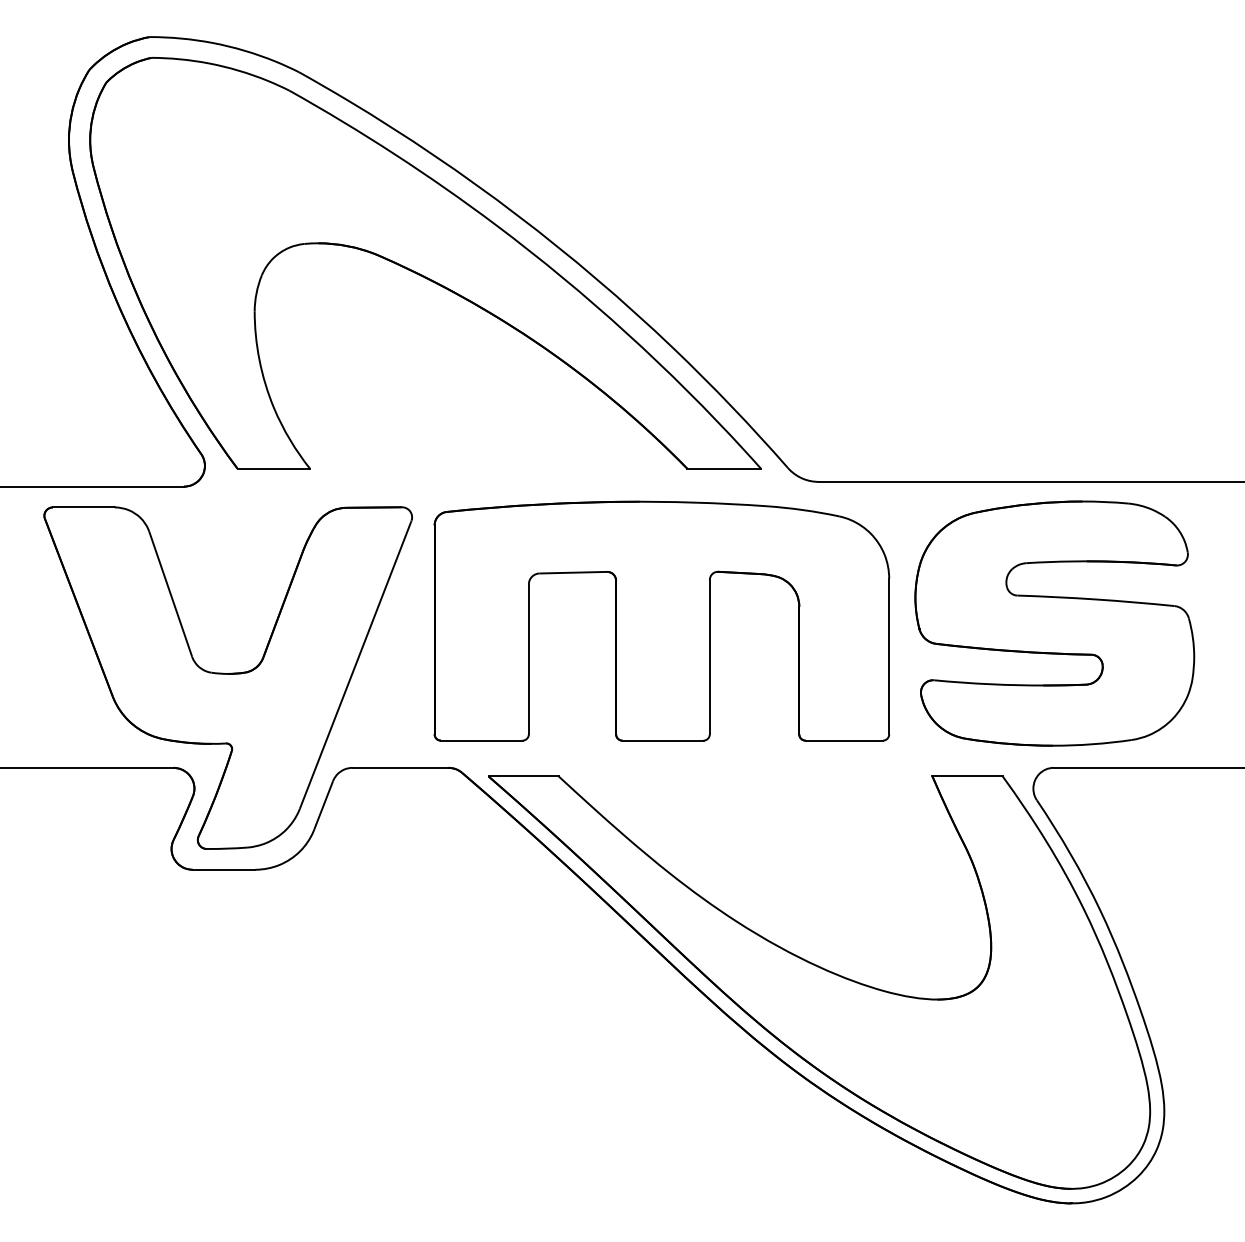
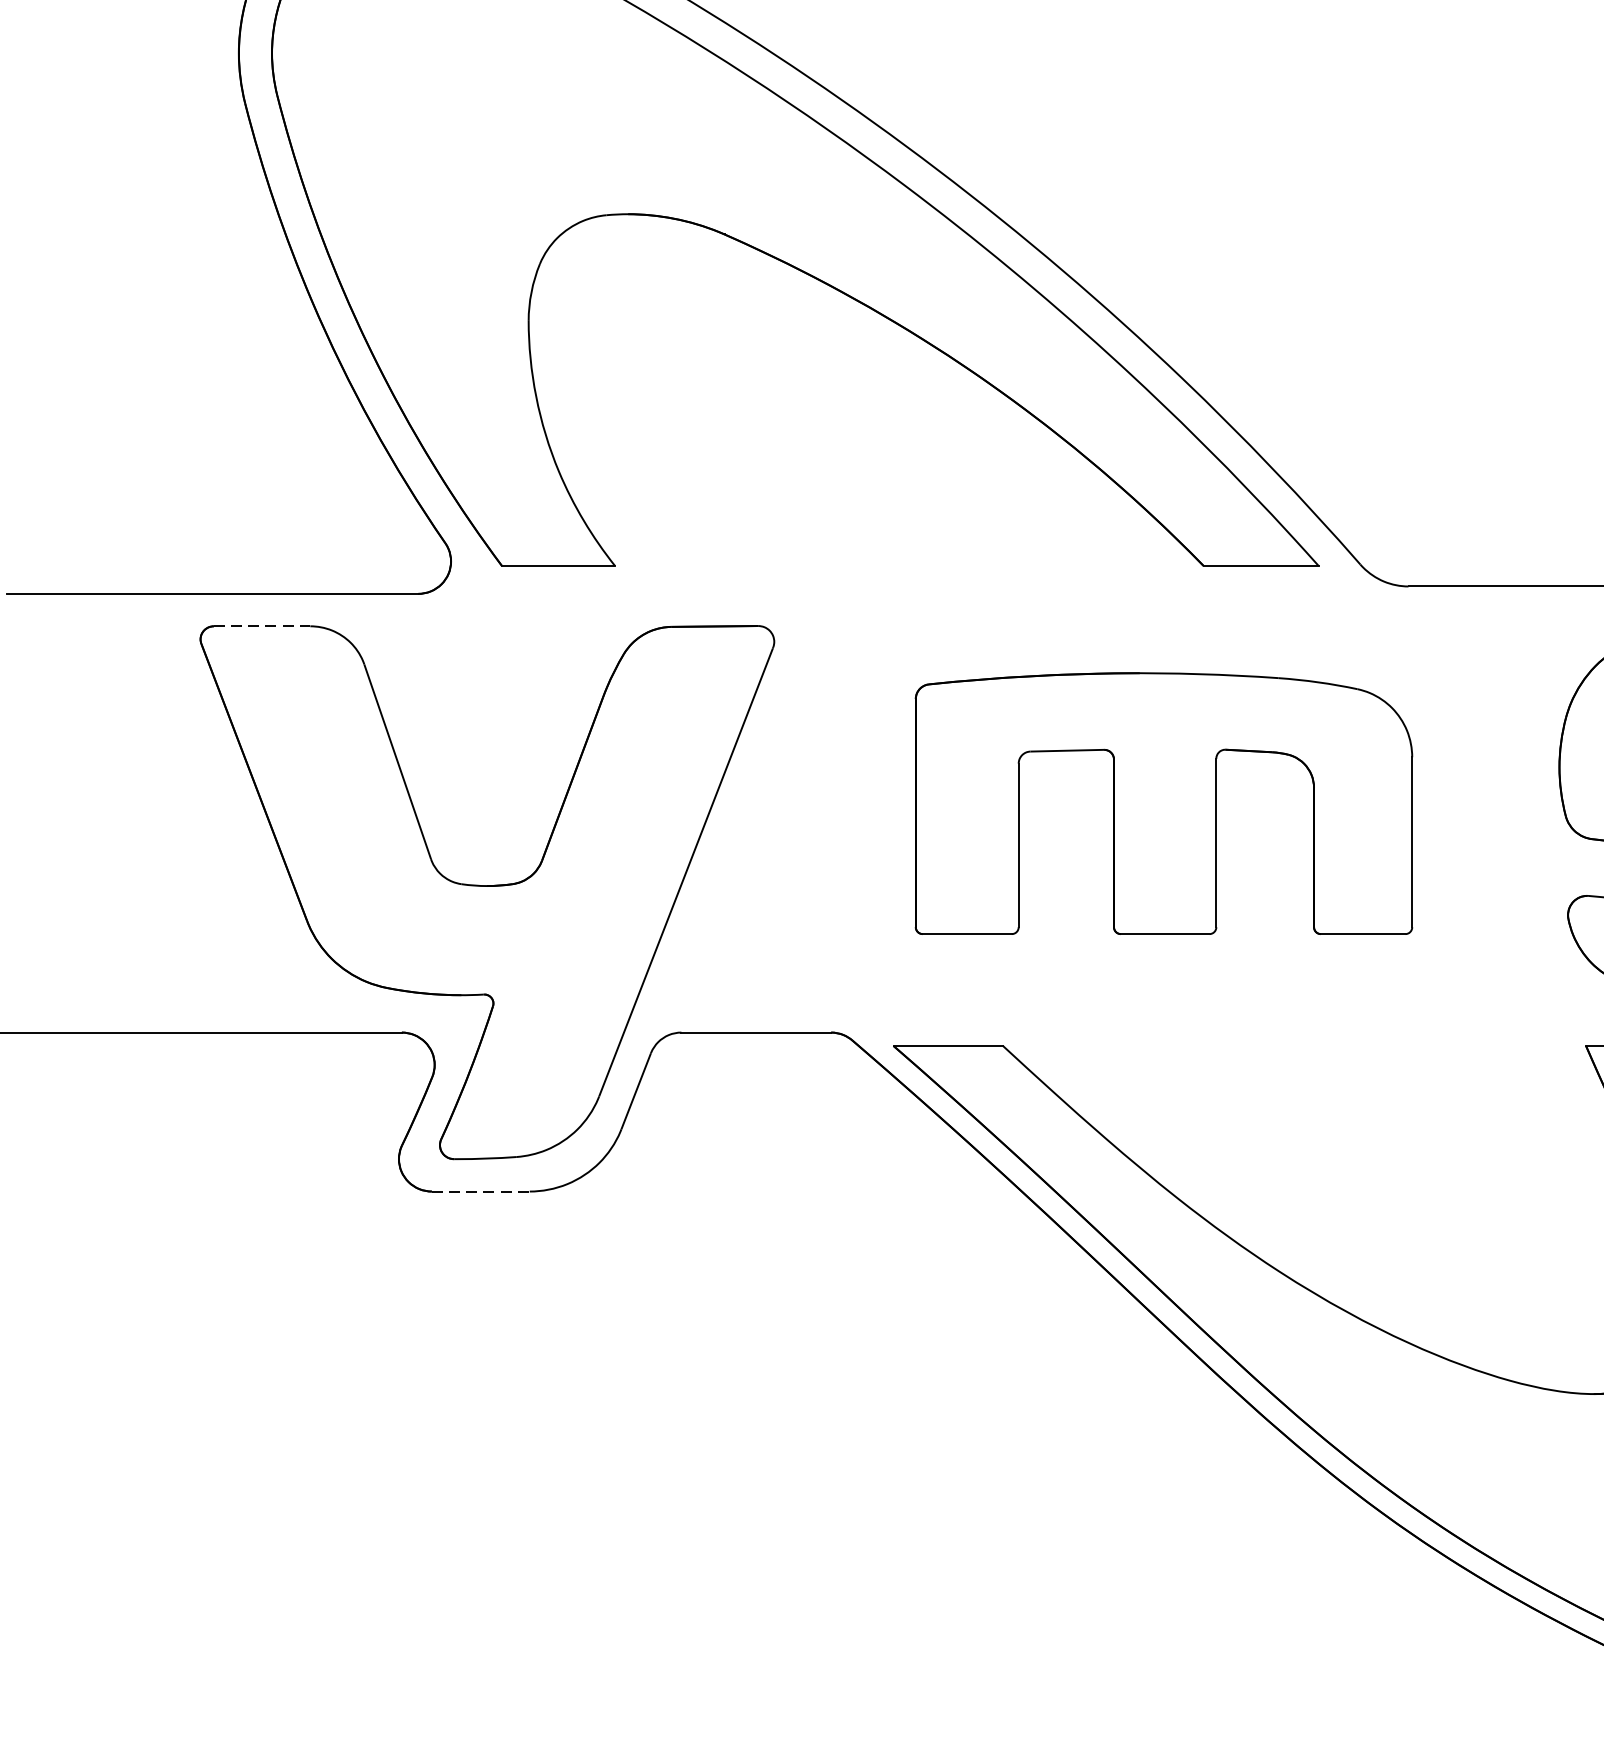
line: (83, 507) -> (261, 626), solid -> dashed
part: (661, 620) -> (1163, 802), size x0.7
line: (224, 869) -> (481, 1191), solid -> dashed

